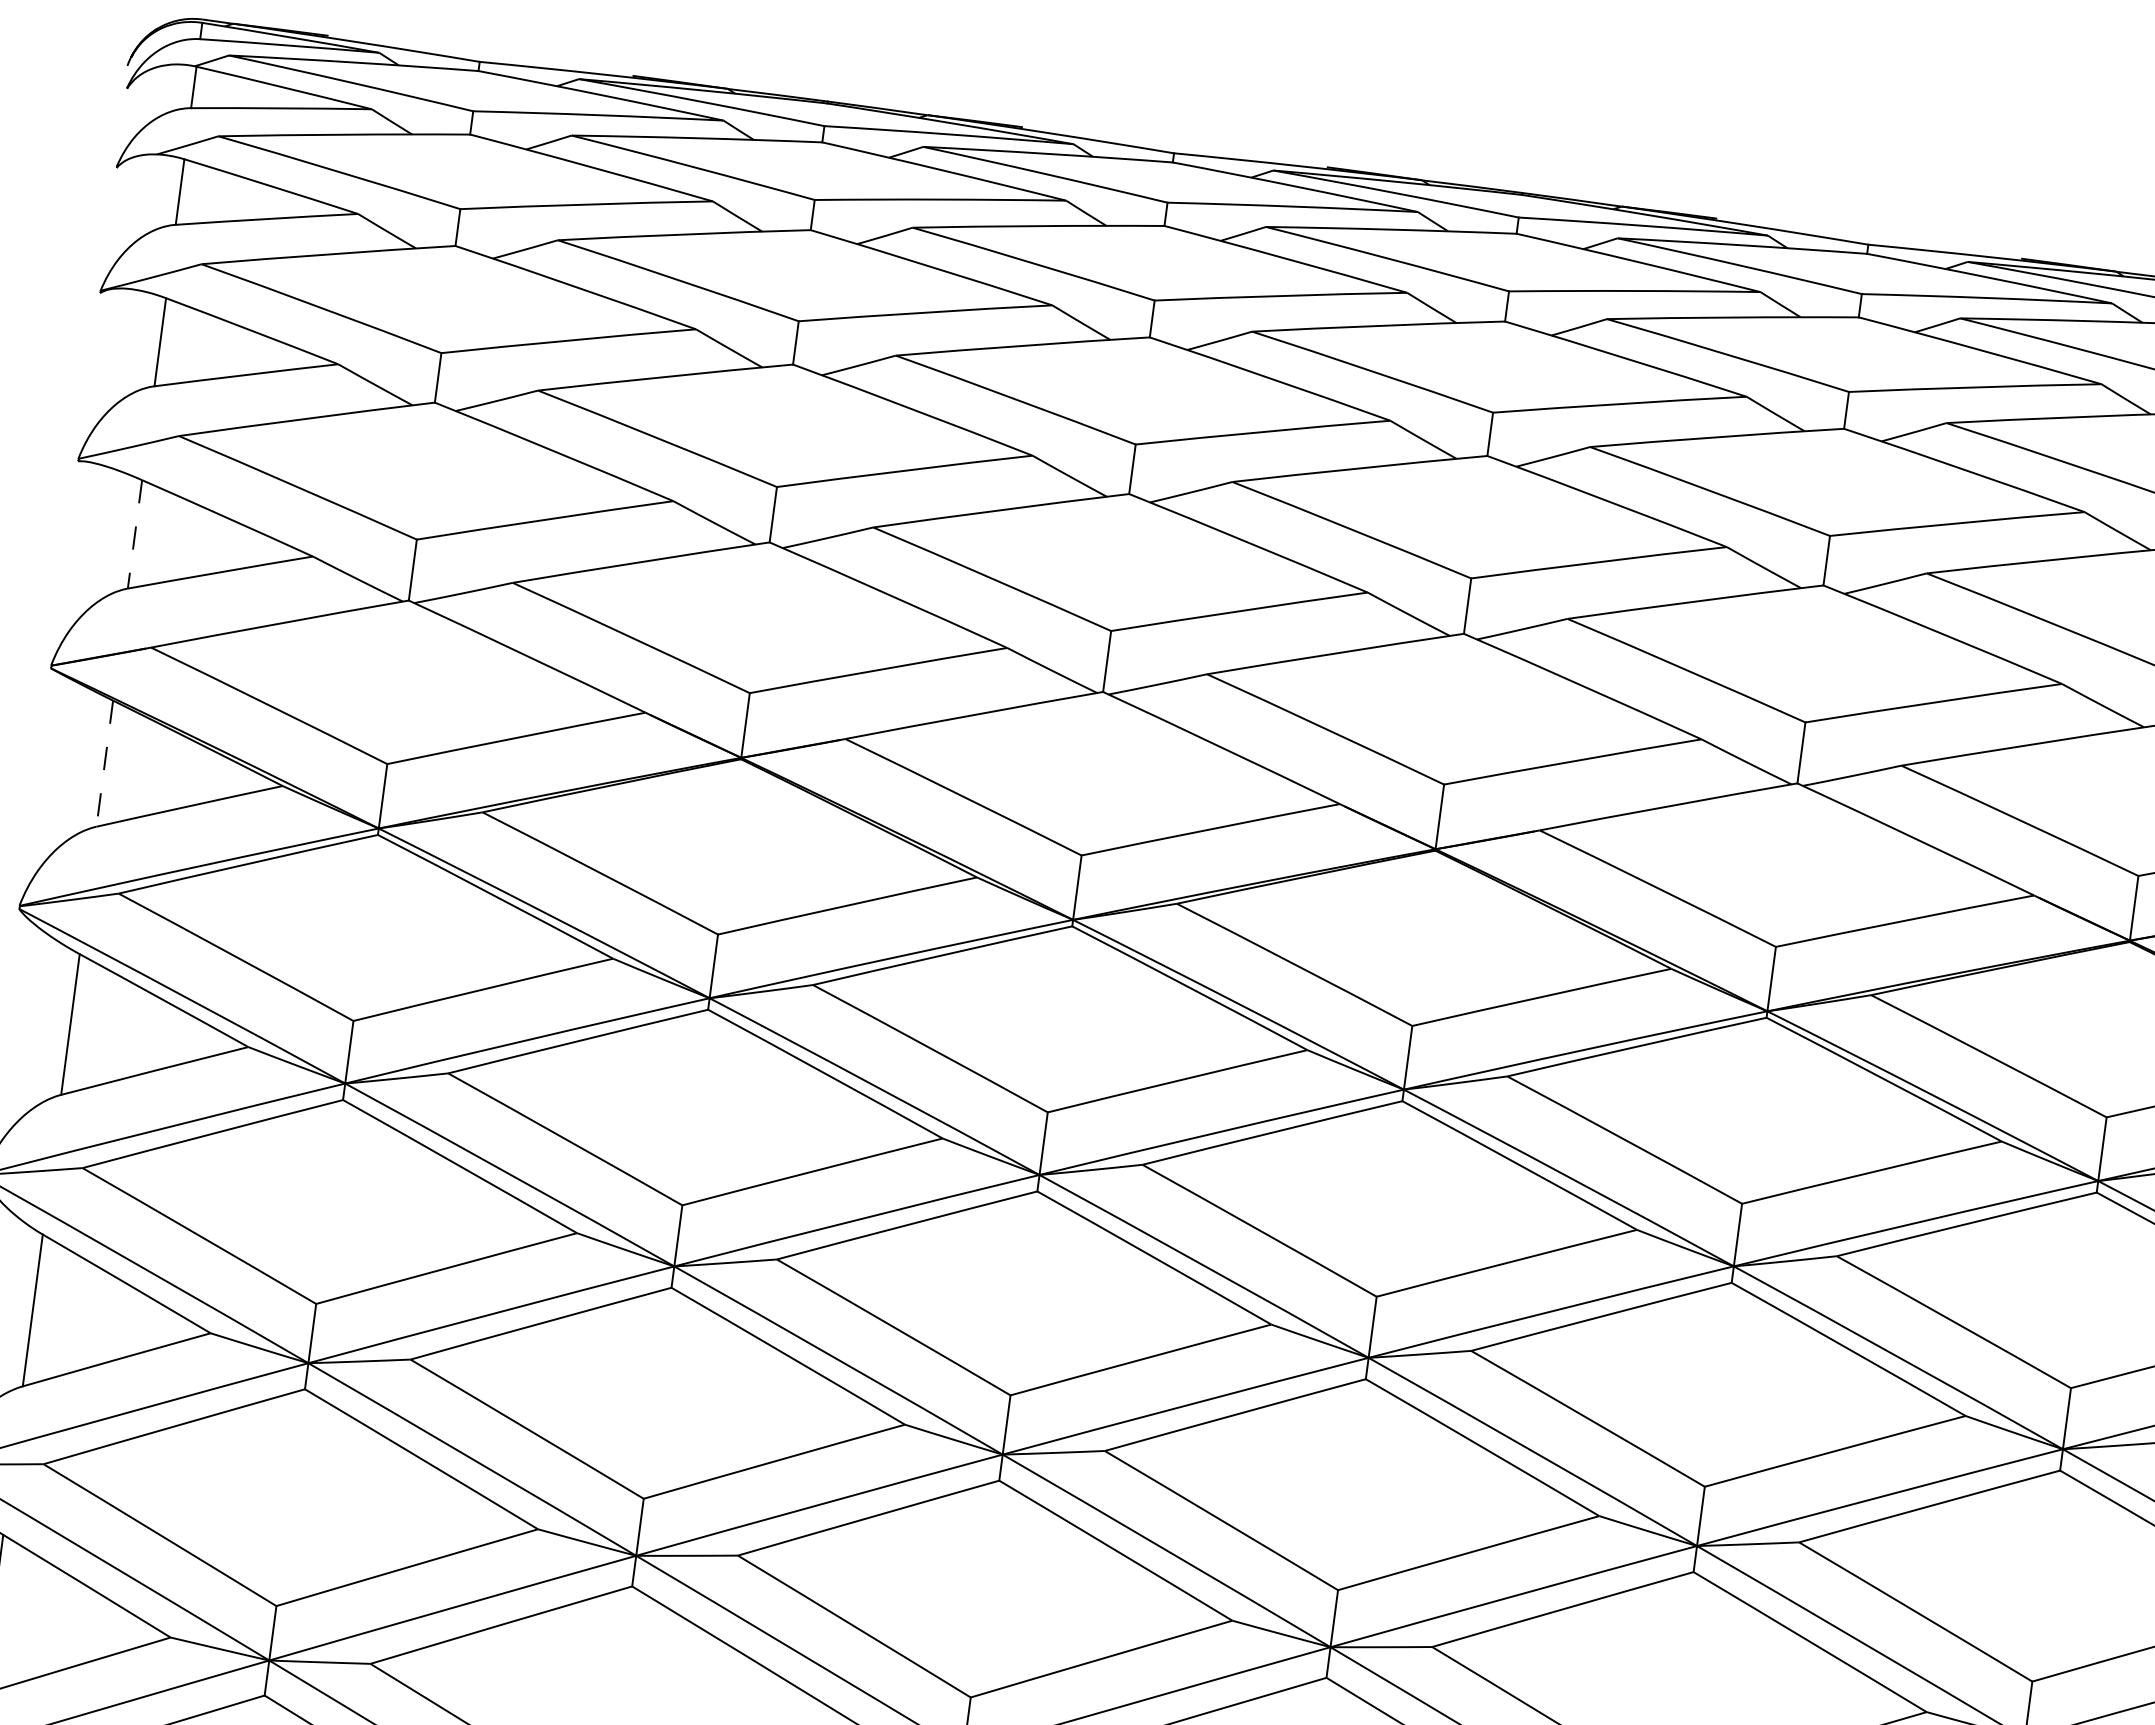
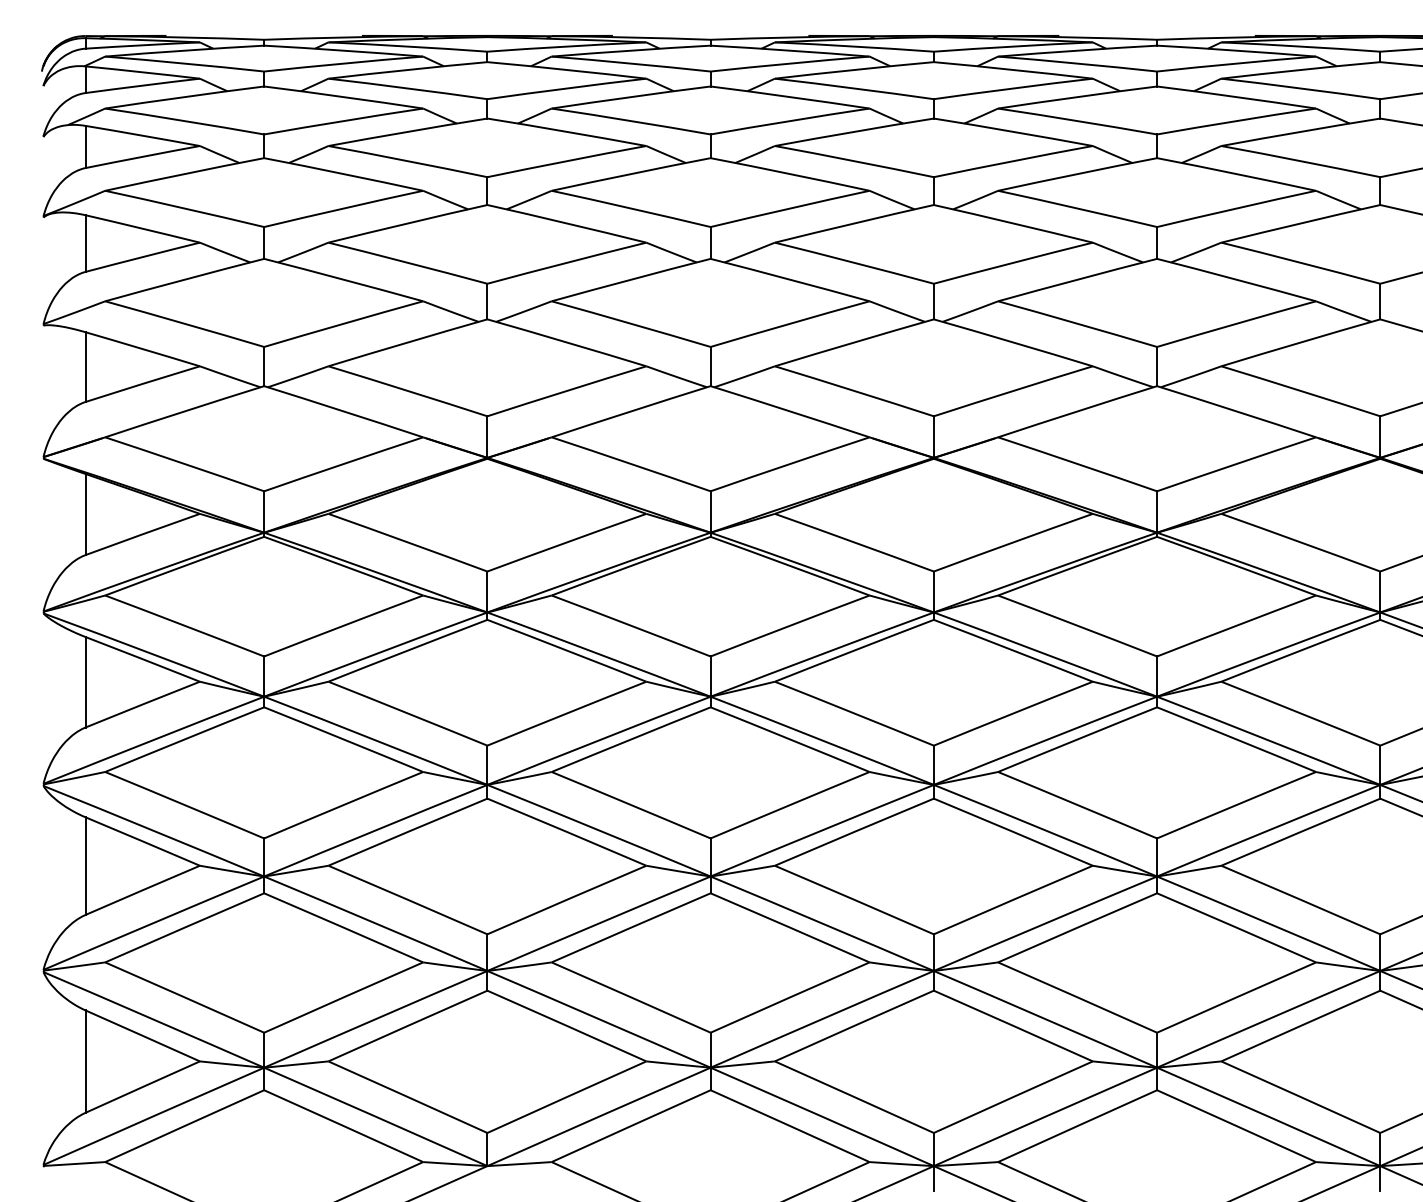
line: (134, 534) -> (85, 367), dashed -> solid
line: (104, 763) -> (85, 514), dashed -> solid

